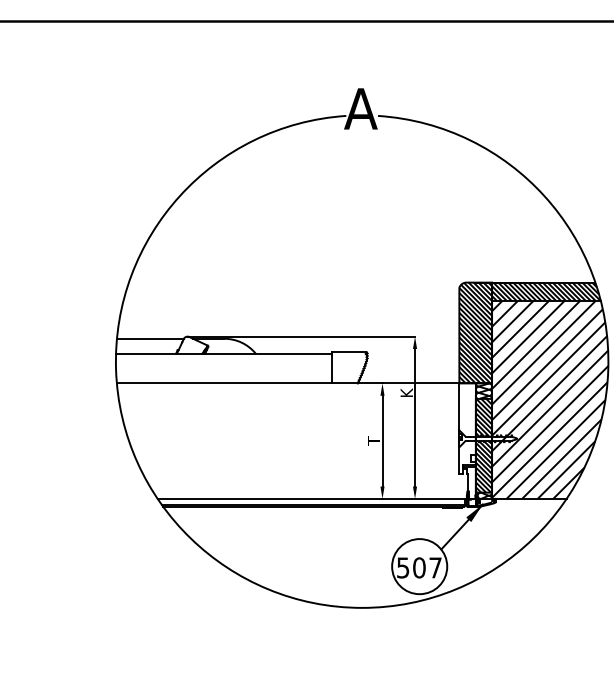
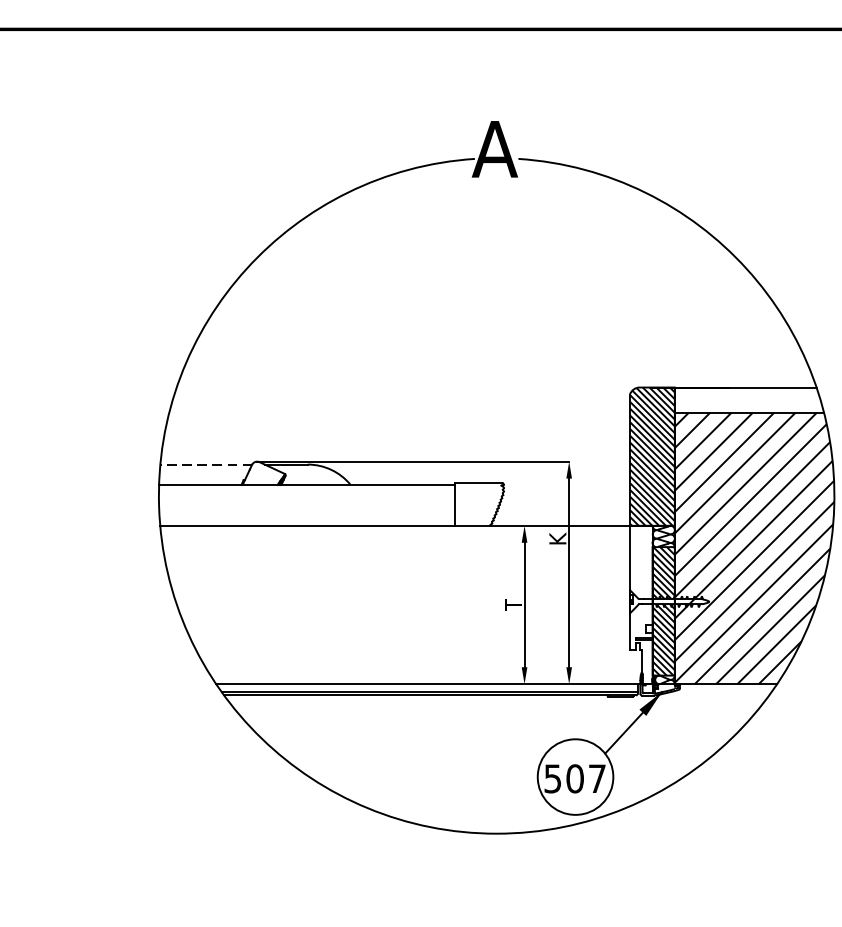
hatch: (546, 291) -> (749, 399), removed
line: (149, 338) -> (204, 464), solid -> dashed

